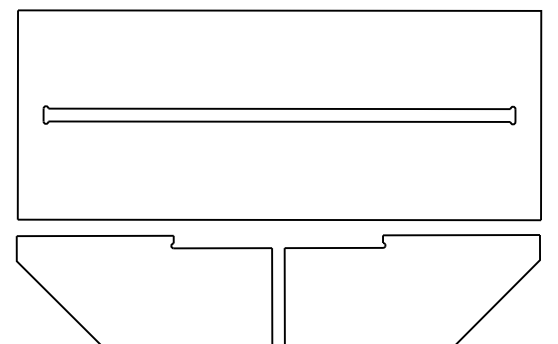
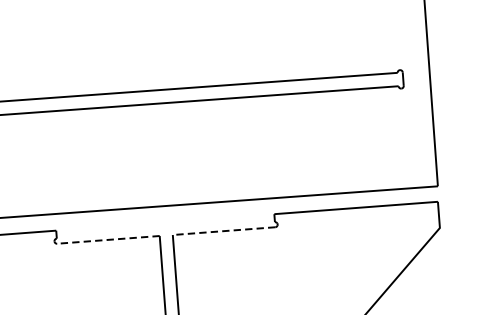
line: (222, 248) -> (108, 240), solid -> dashed
line: (333, 248) -> (223, 231), solid -> dashed

